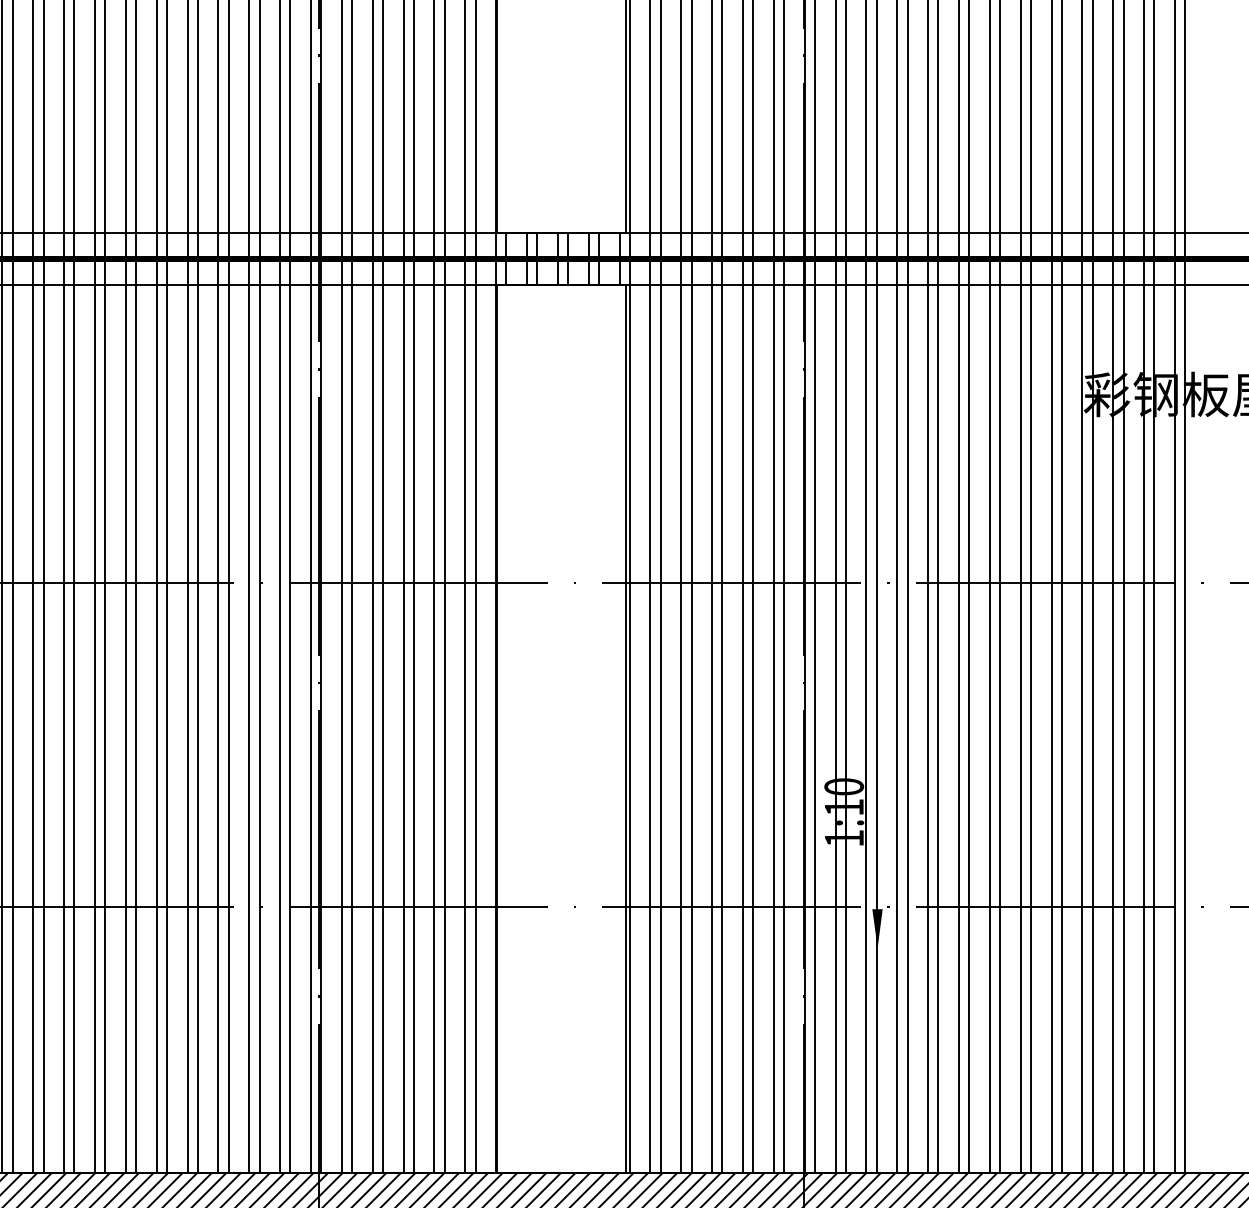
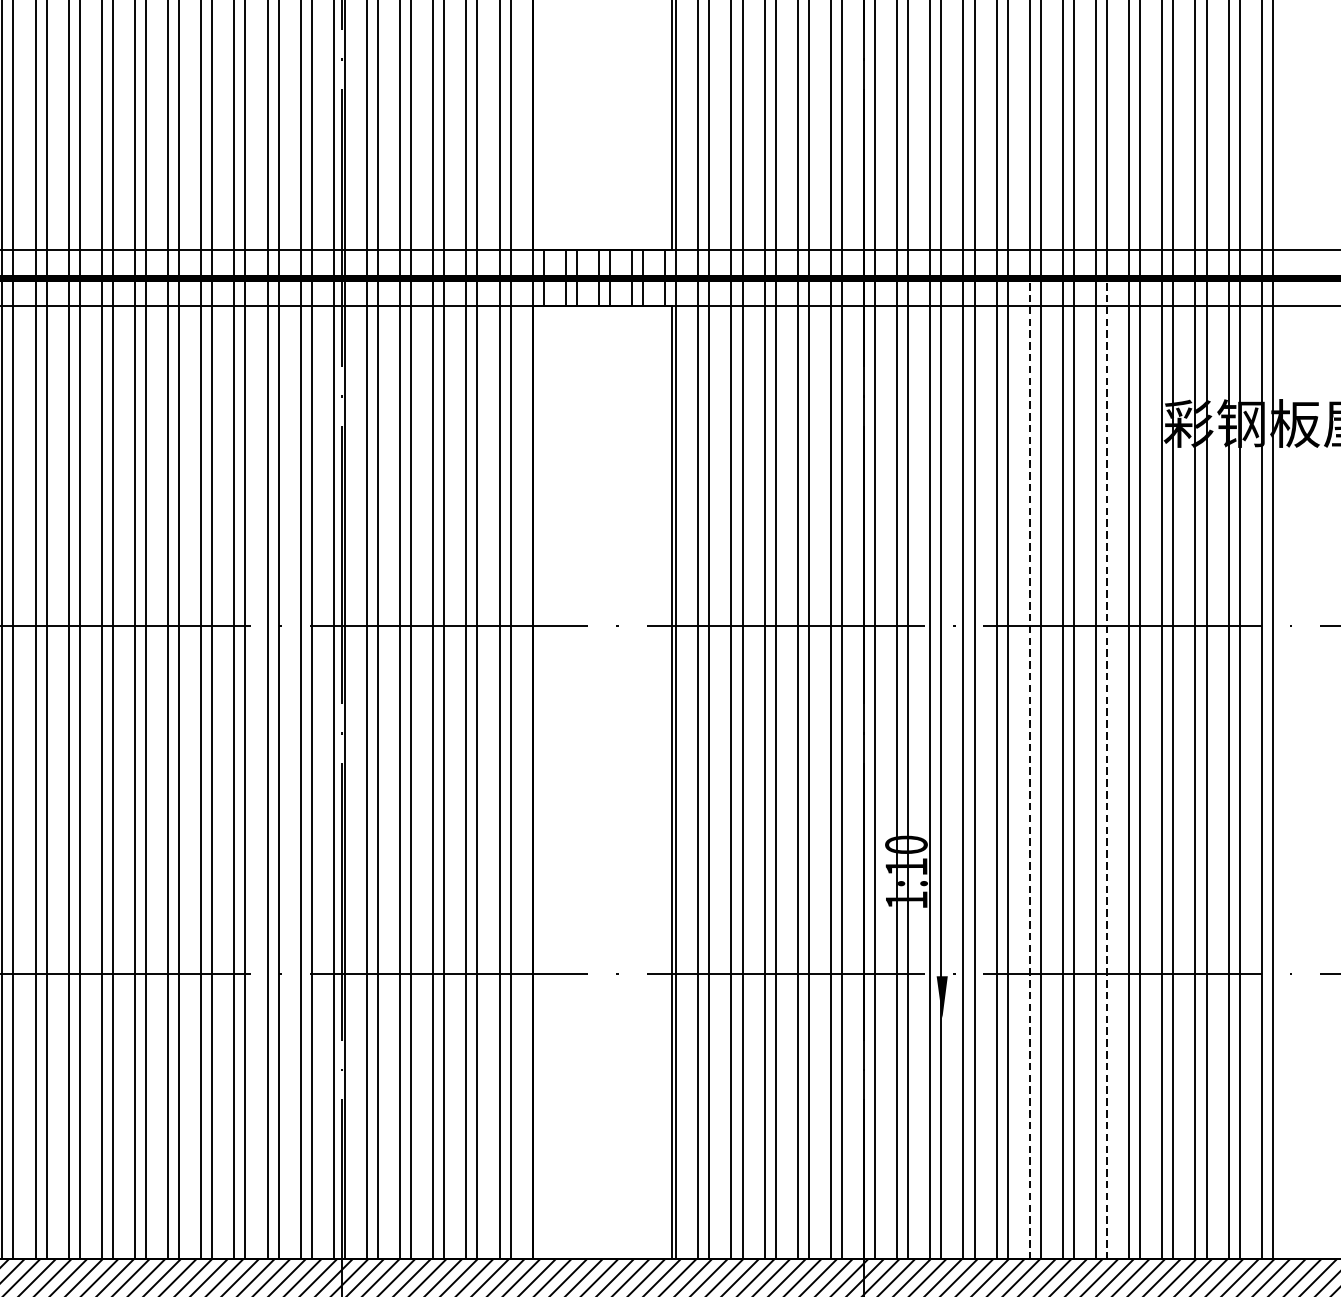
line: (959, 715) -> (1030, 768), solid -> dashed
line: (1031, 715) -> (1107, 768), solid -> dashed

